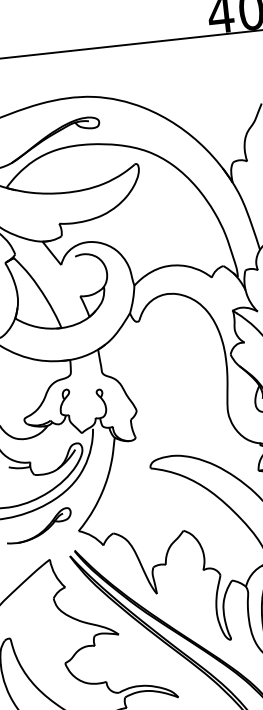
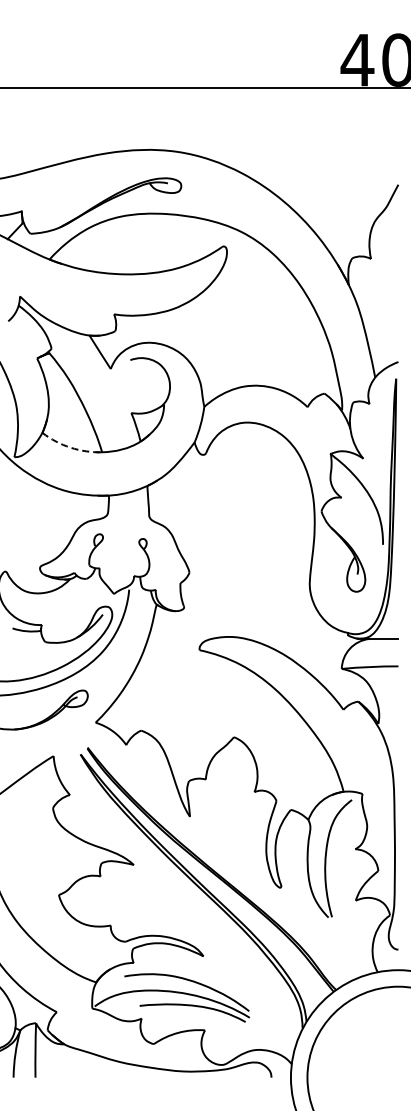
arc: (37, 327) -> (70, 447), solid -> dashed

